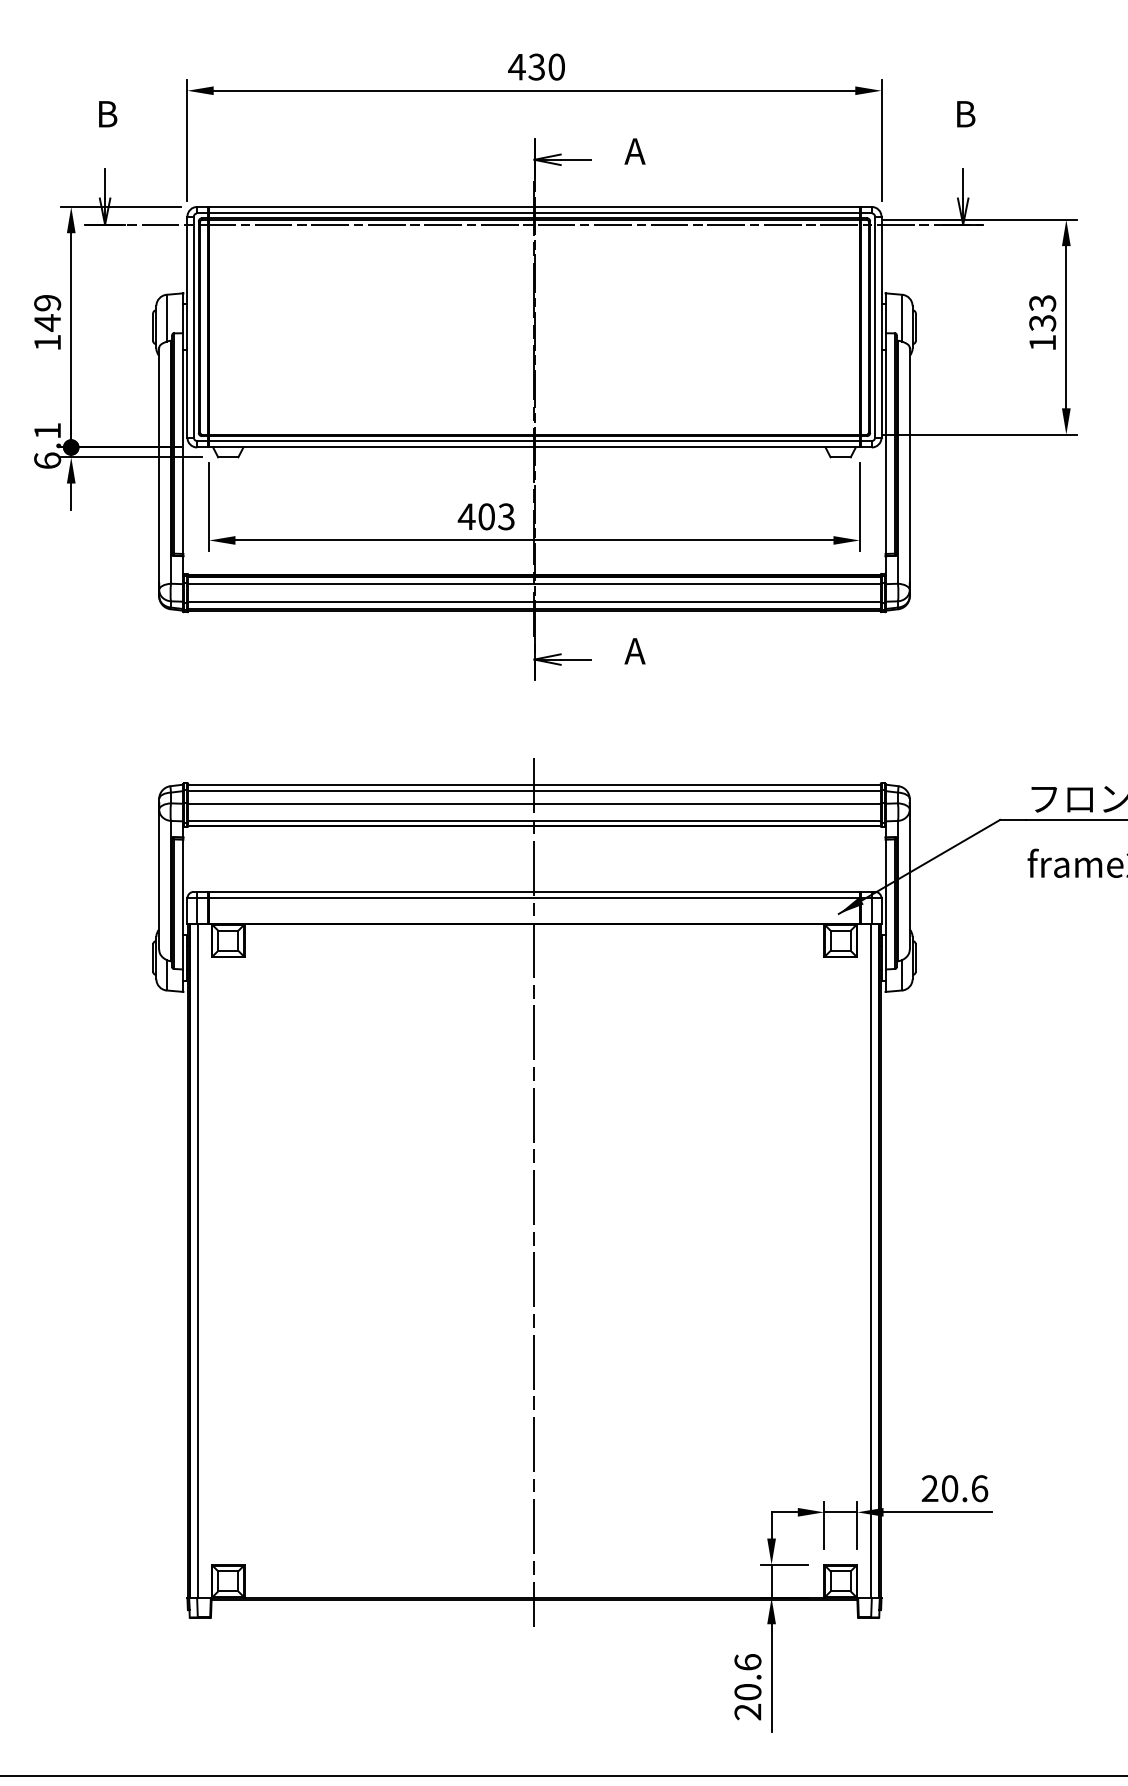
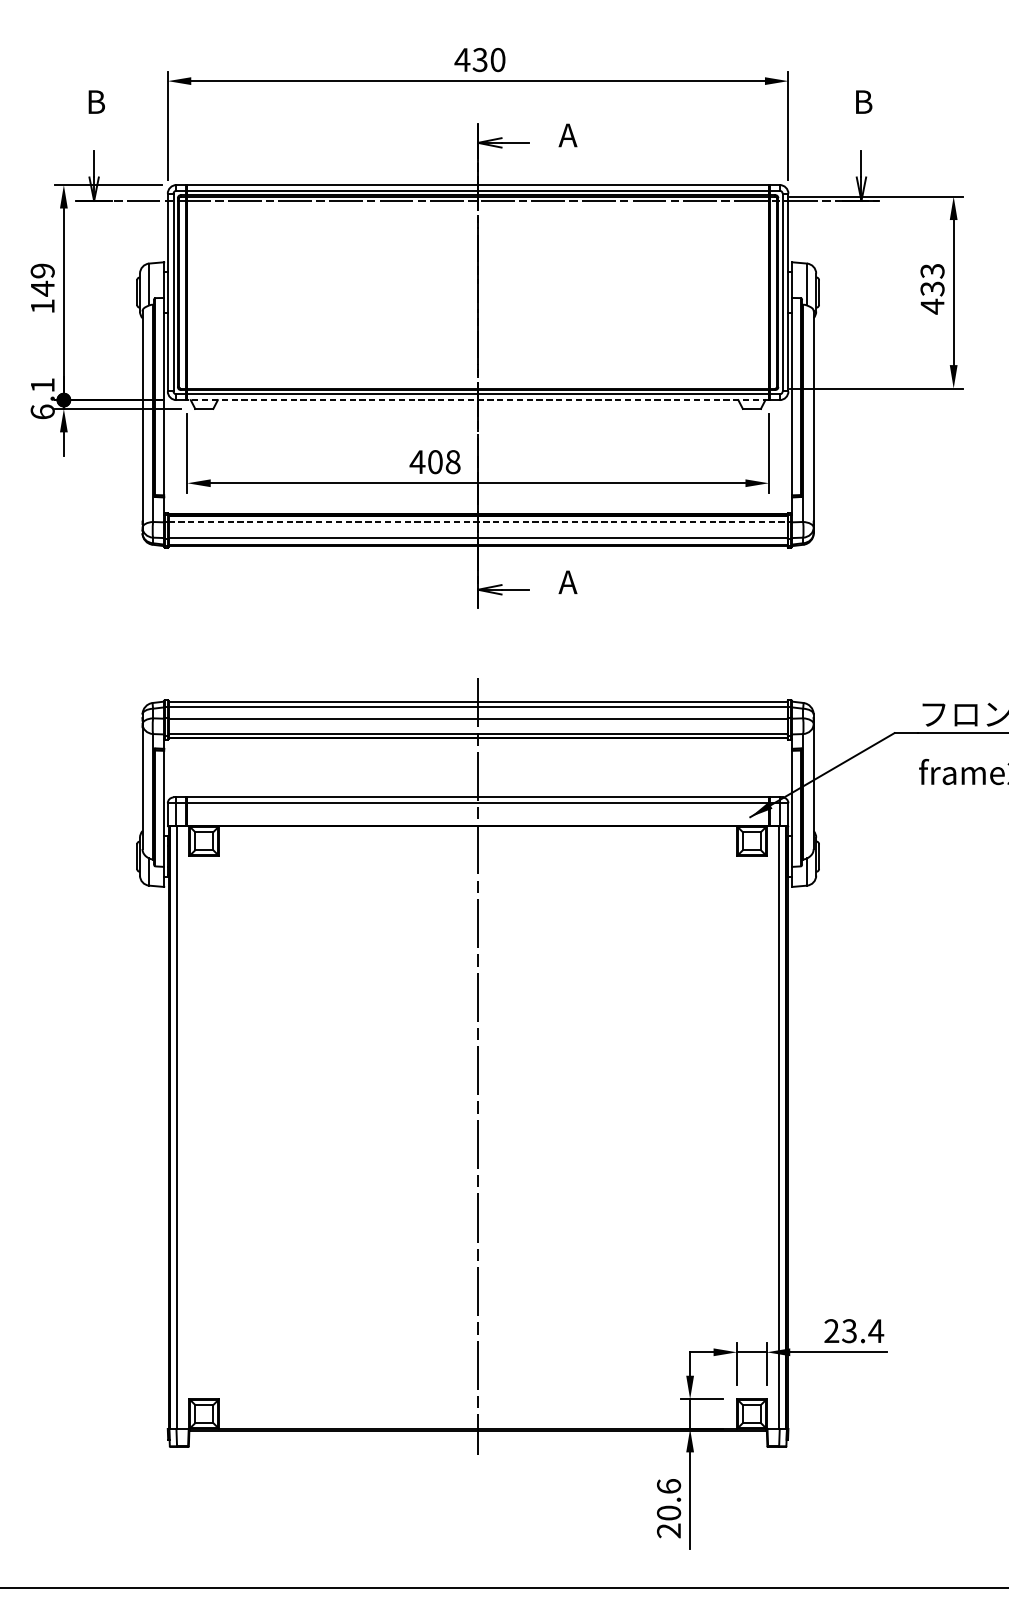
text: (1042, 343) -> (932, 307), 133 -> 433
line: (533, 447) -> (477, 400), solid -> dashed
text: (506, 516) -> (453, 461), 403 -> 408
line: (534, 584) -> (478, 522), solid -> dashed
text: (964, 1488) -> (862, 1330), 20.6 -> 23.4

